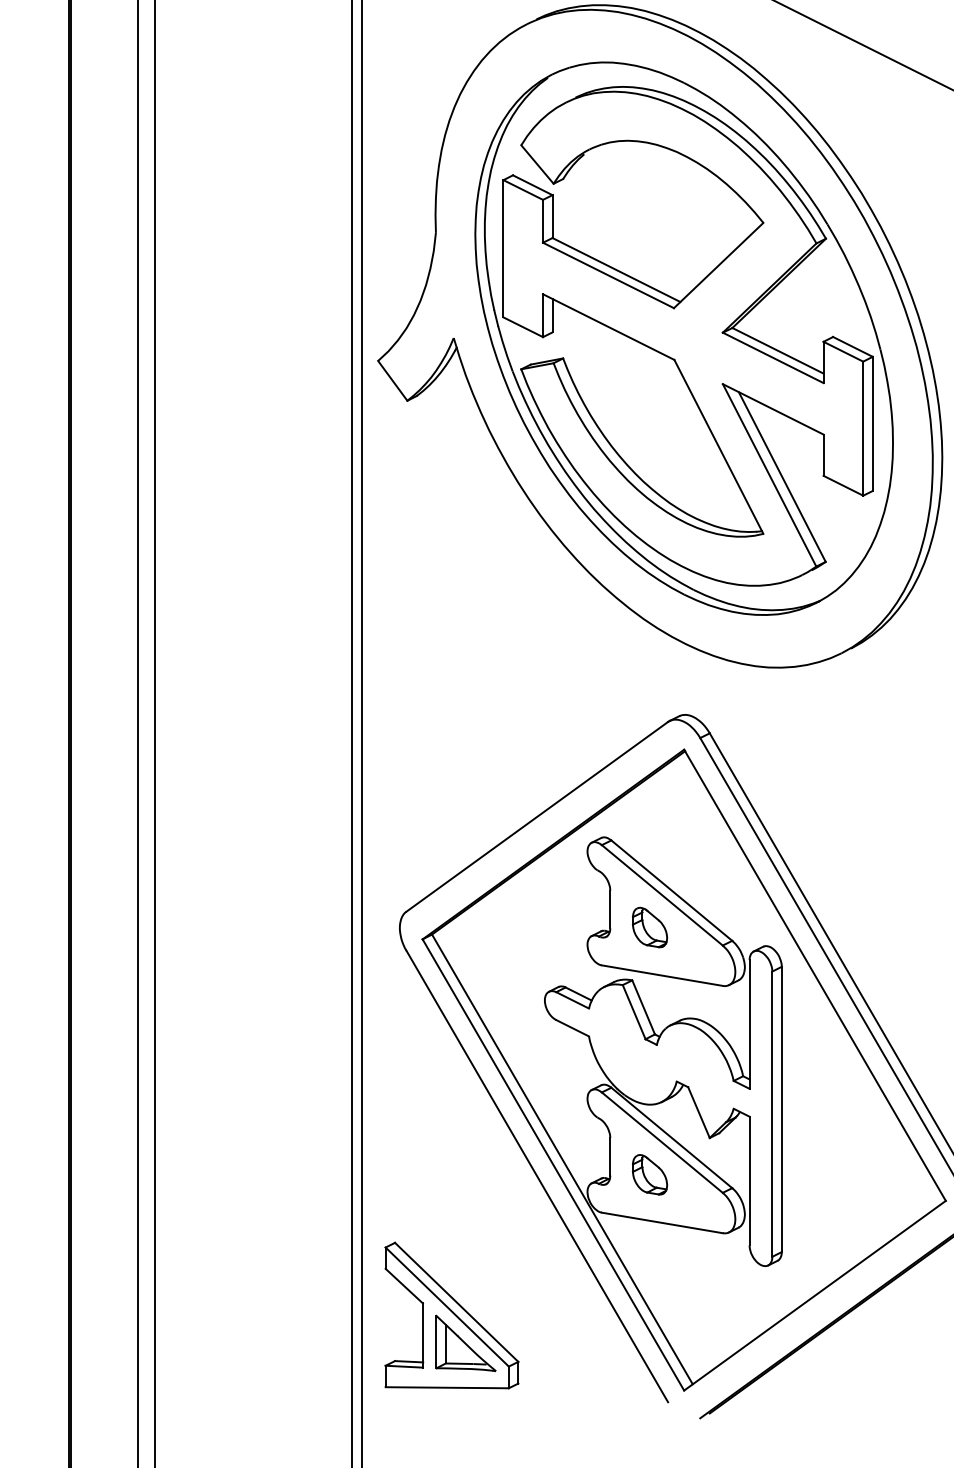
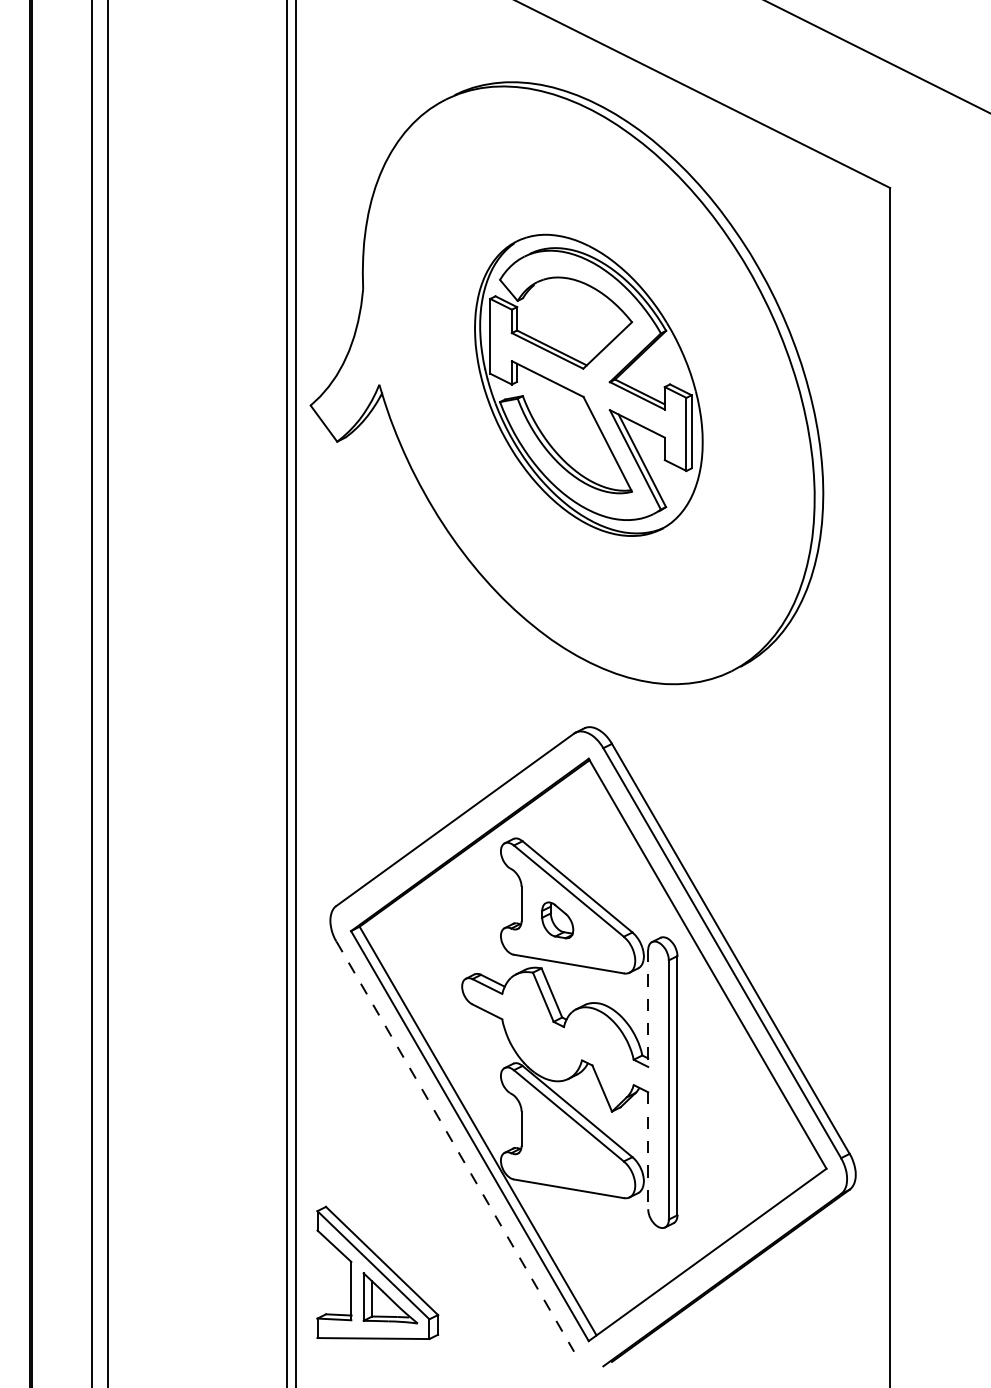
part: (683, 338) -> (588, 385), size x0.6
line: (749, 1024) -> (648, 1008), solid -> dashed
part: (649, 1174) -> (557, 1144), removed
line: (537, 1176) -> (455, 1146), solid -> dashed
line: (749, 1181) -> (648, 1151), solid -> dashed

